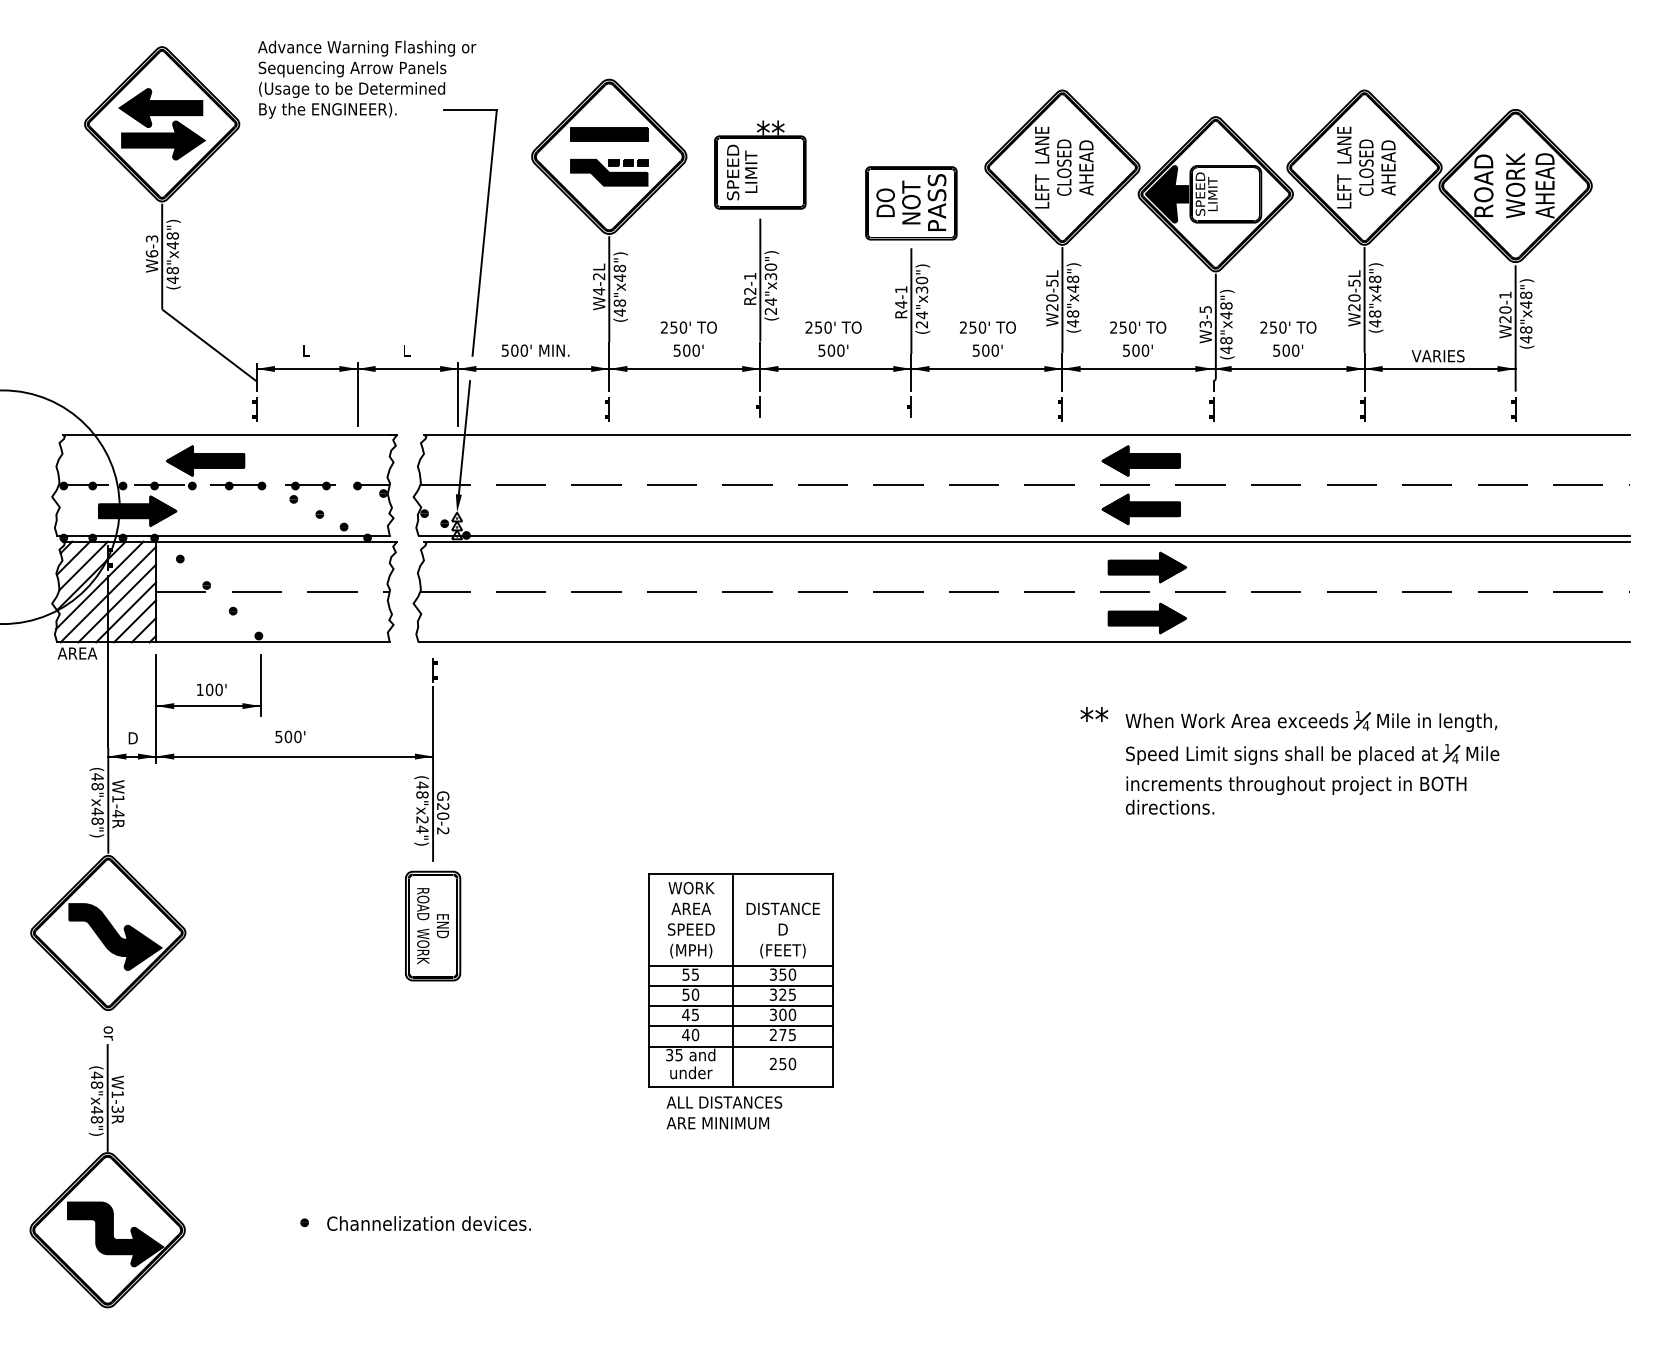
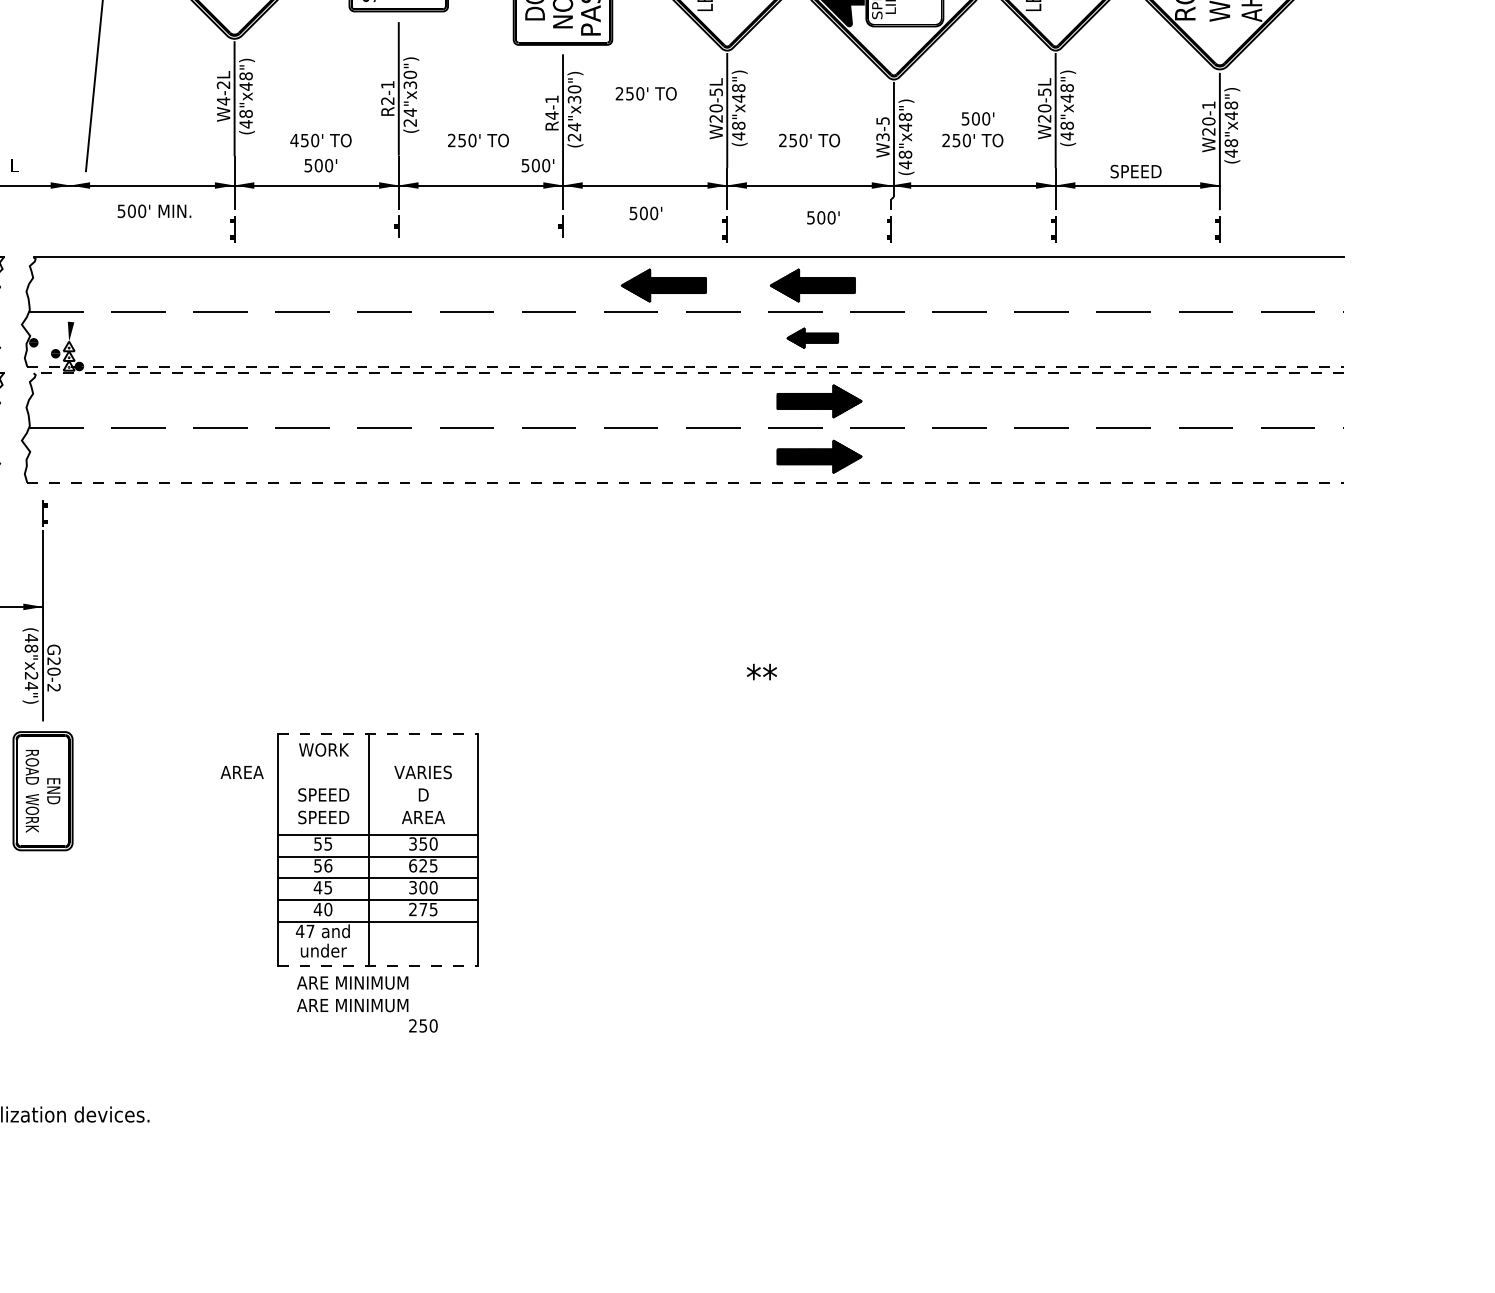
text: (664, 327) -> (294, 140), 250' -> 450'
text: (987, 327) -> (645, 93), moved
text: (535, 350) -> (154, 211), moved
text: (833, 350) -> (538, 165), moved
text: (987, 350) -> (645, 213), moved
text: (1137, 350) -> (822, 217), moved
text: (1288, 350) -> (978, 118), moved
text: (1437, 356) -> (1134, 171), VARIES -> SPEED
line: (458, 394) -> (70, 213), removed
line: (464, 437) -> (77, 260), removed
part: (1003, 460) -> (663, 285), added
part: (1140, 509) -> (812, 338), size x0.6
line: (1024, 535) -> (685, 366), solid -> dashed
line: (1026, 541) -> (688, 373), solid -> dashed
line: (1024, 642) -> (685, 482), solid -> dashed
text: (1094, 714) -> (762, 672), moved
part: (1312, 762) -> (999, 613), removed
line: (741, 873) -> (378, 734), solid -> dashed
text: (690, 908) -> (241, 772), moved
text: (782, 908) -> (422, 772), DISTANCE -> VARIES
text: (691, 950) -> (323, 817), (MPH) -> SPEED
text: (782, 950) -> (422, 817), (FEET) -> AREA
text: (695, 994) -> (328, 865), 50 -> 56
text: (773, 994) -> (413, 865), 325 -> 625
text: (673, 1054) -> (304, 930), 35 -> 47
text: (782, 1063) -> (422, 1025), moved
line: (741, 1086) -> (378, 965), solid -> dashed
text: (730, 1102) -> (366, 982), ALL DISTANCES -> ARE MINIMUM

